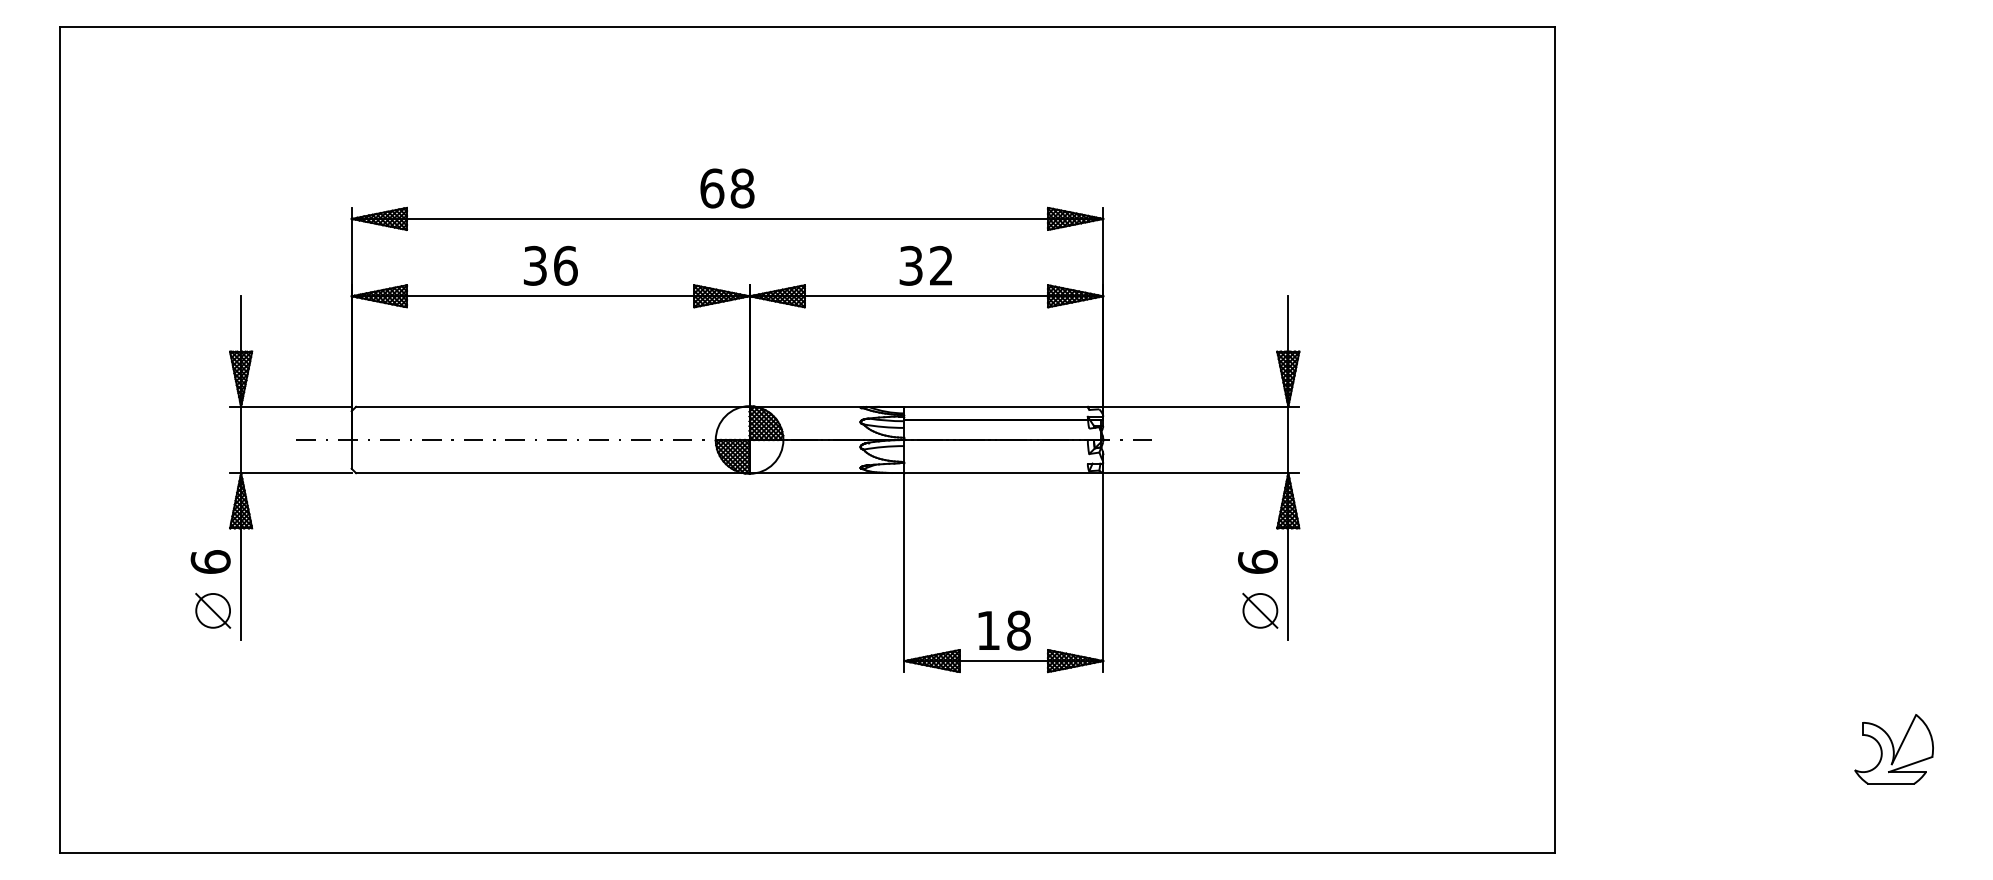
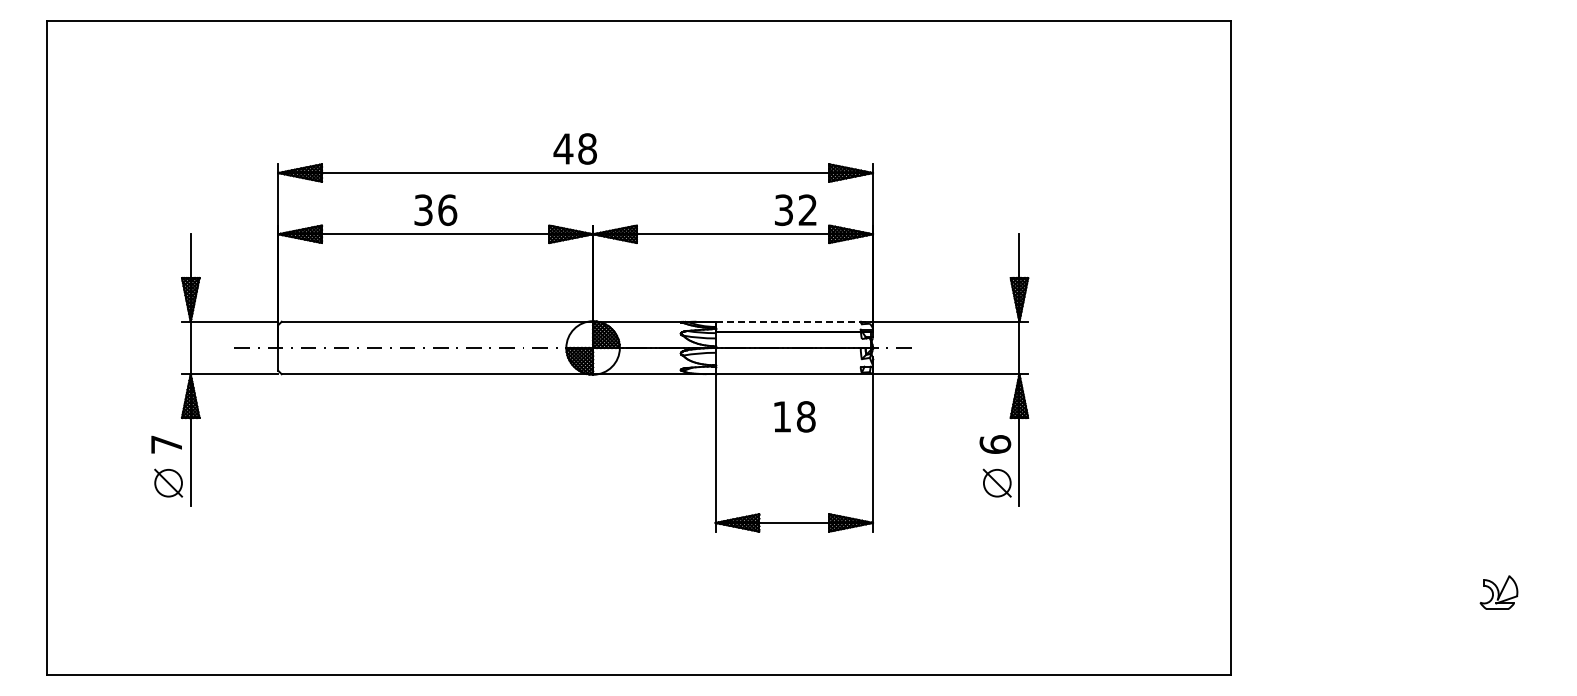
text: (712, 187) -> (563, 148), 68 -> 48
text: (925, 264) -> (795, 209), moved
line: (1004, 406) -> (794, 321), solid -> dashed
text: (210, 561) -> (166, 444), 6 -> 7
text: (1004, 630) -> (794, 416), moved
part: (1893, 748) -> (1498, 592), size x0.6

